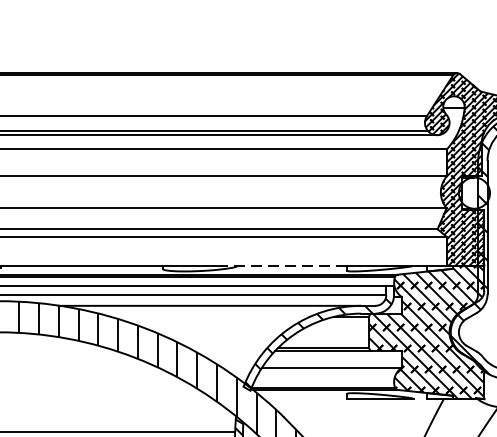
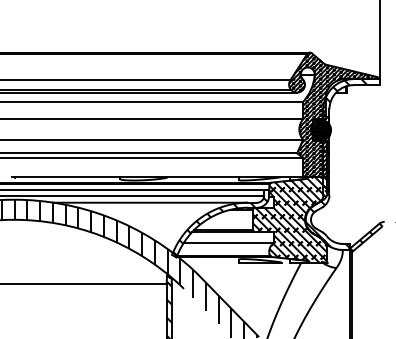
hatch: (473, 192) -> (320, 129), added
line: (284, 266) -> (198, 177), dashed -> solid

